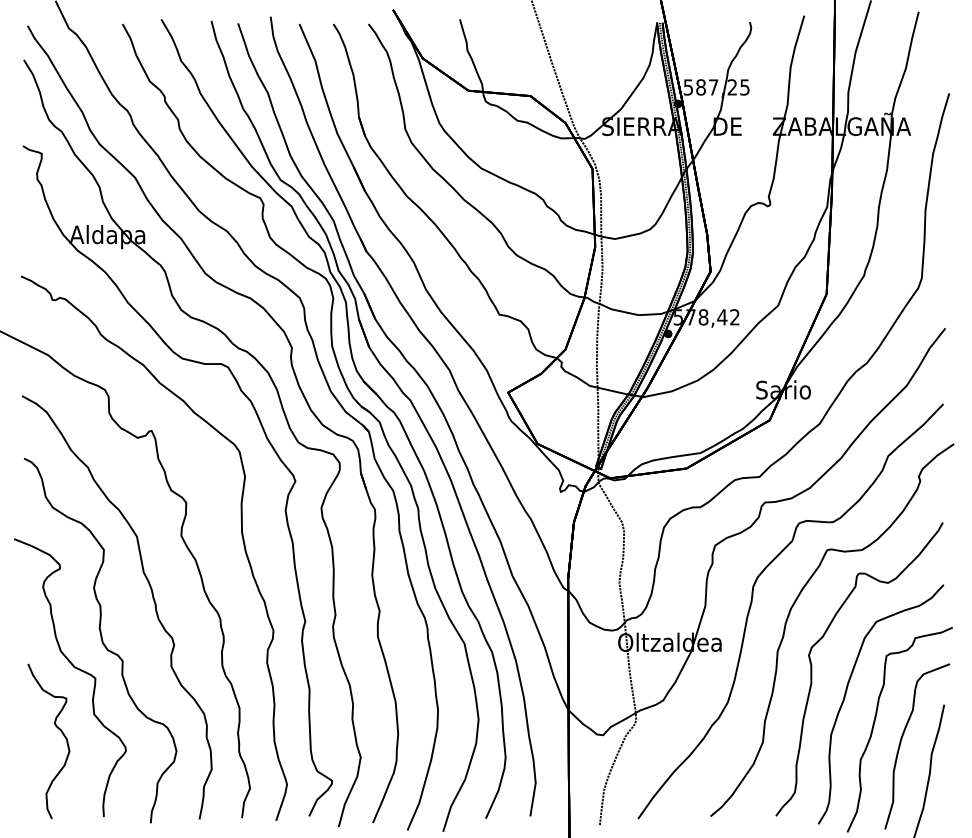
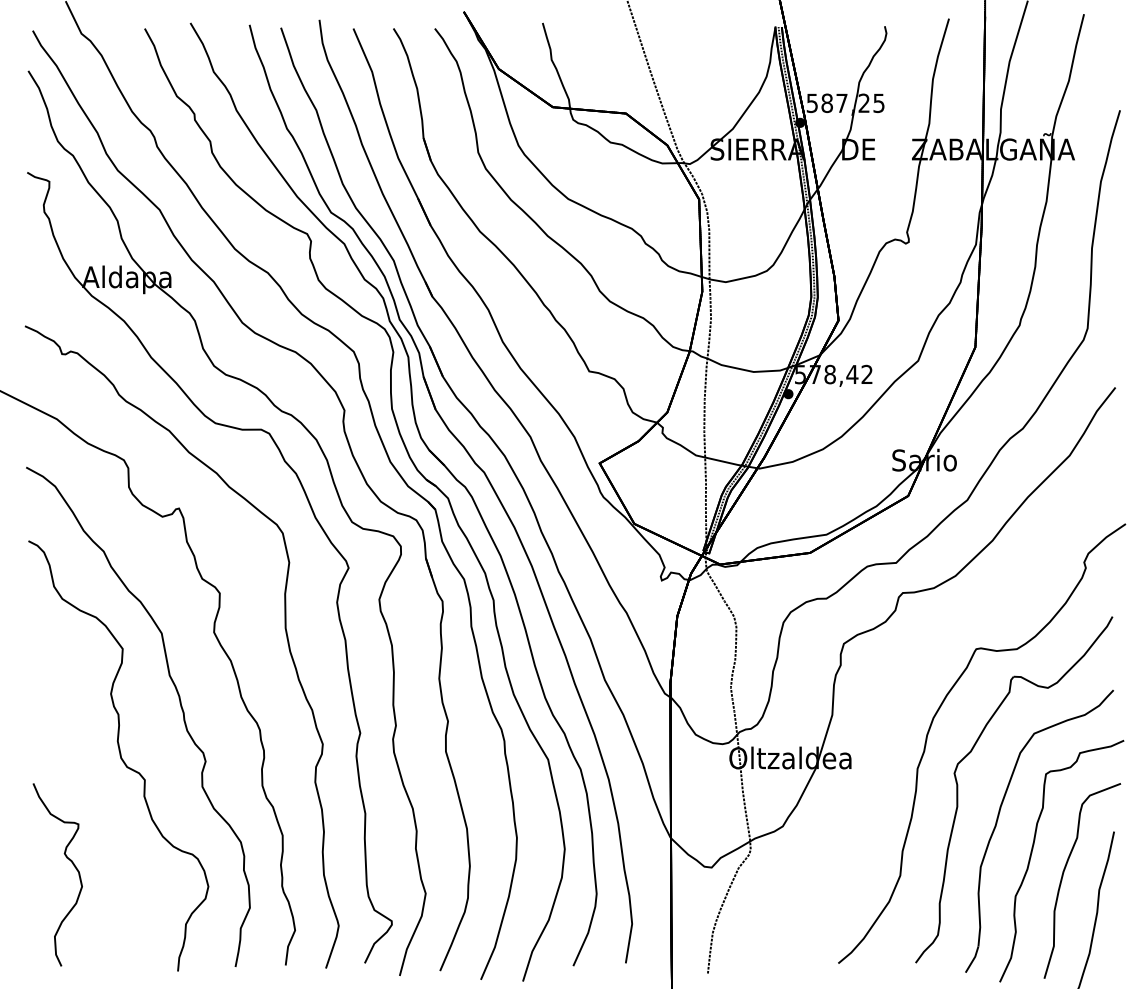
part: (752, 603) -> (887, 712), removed
part: (74, 668) -> (88, 788), removed

